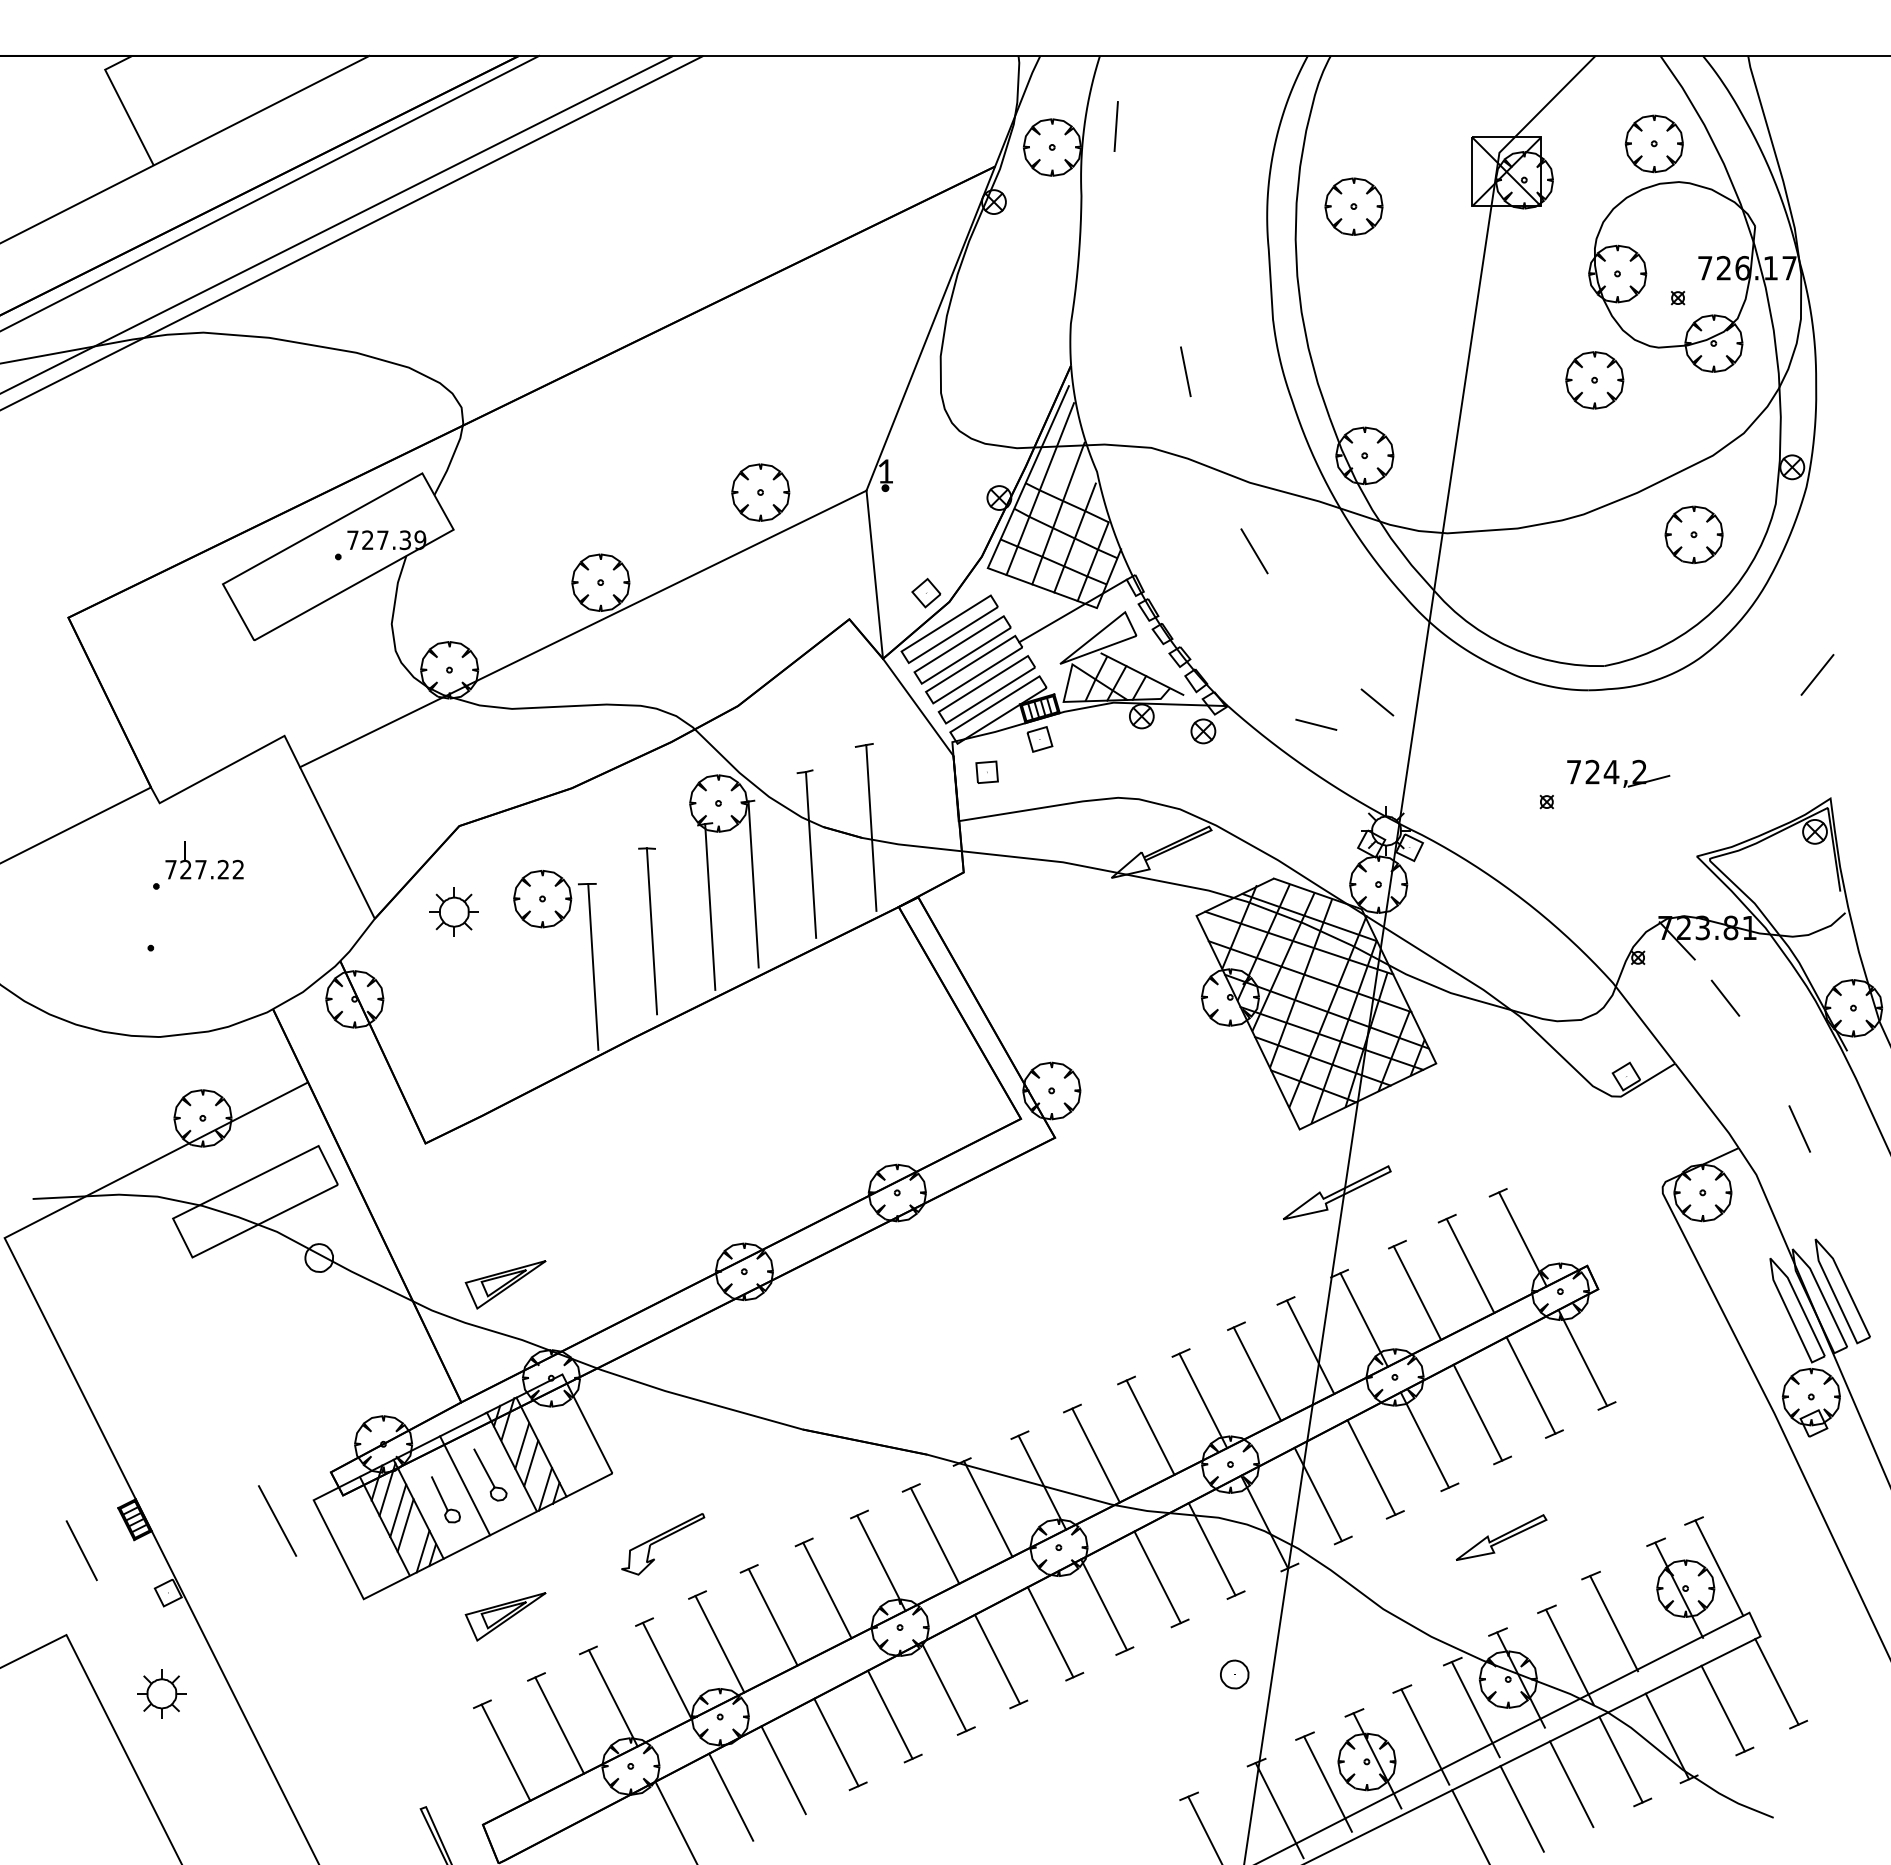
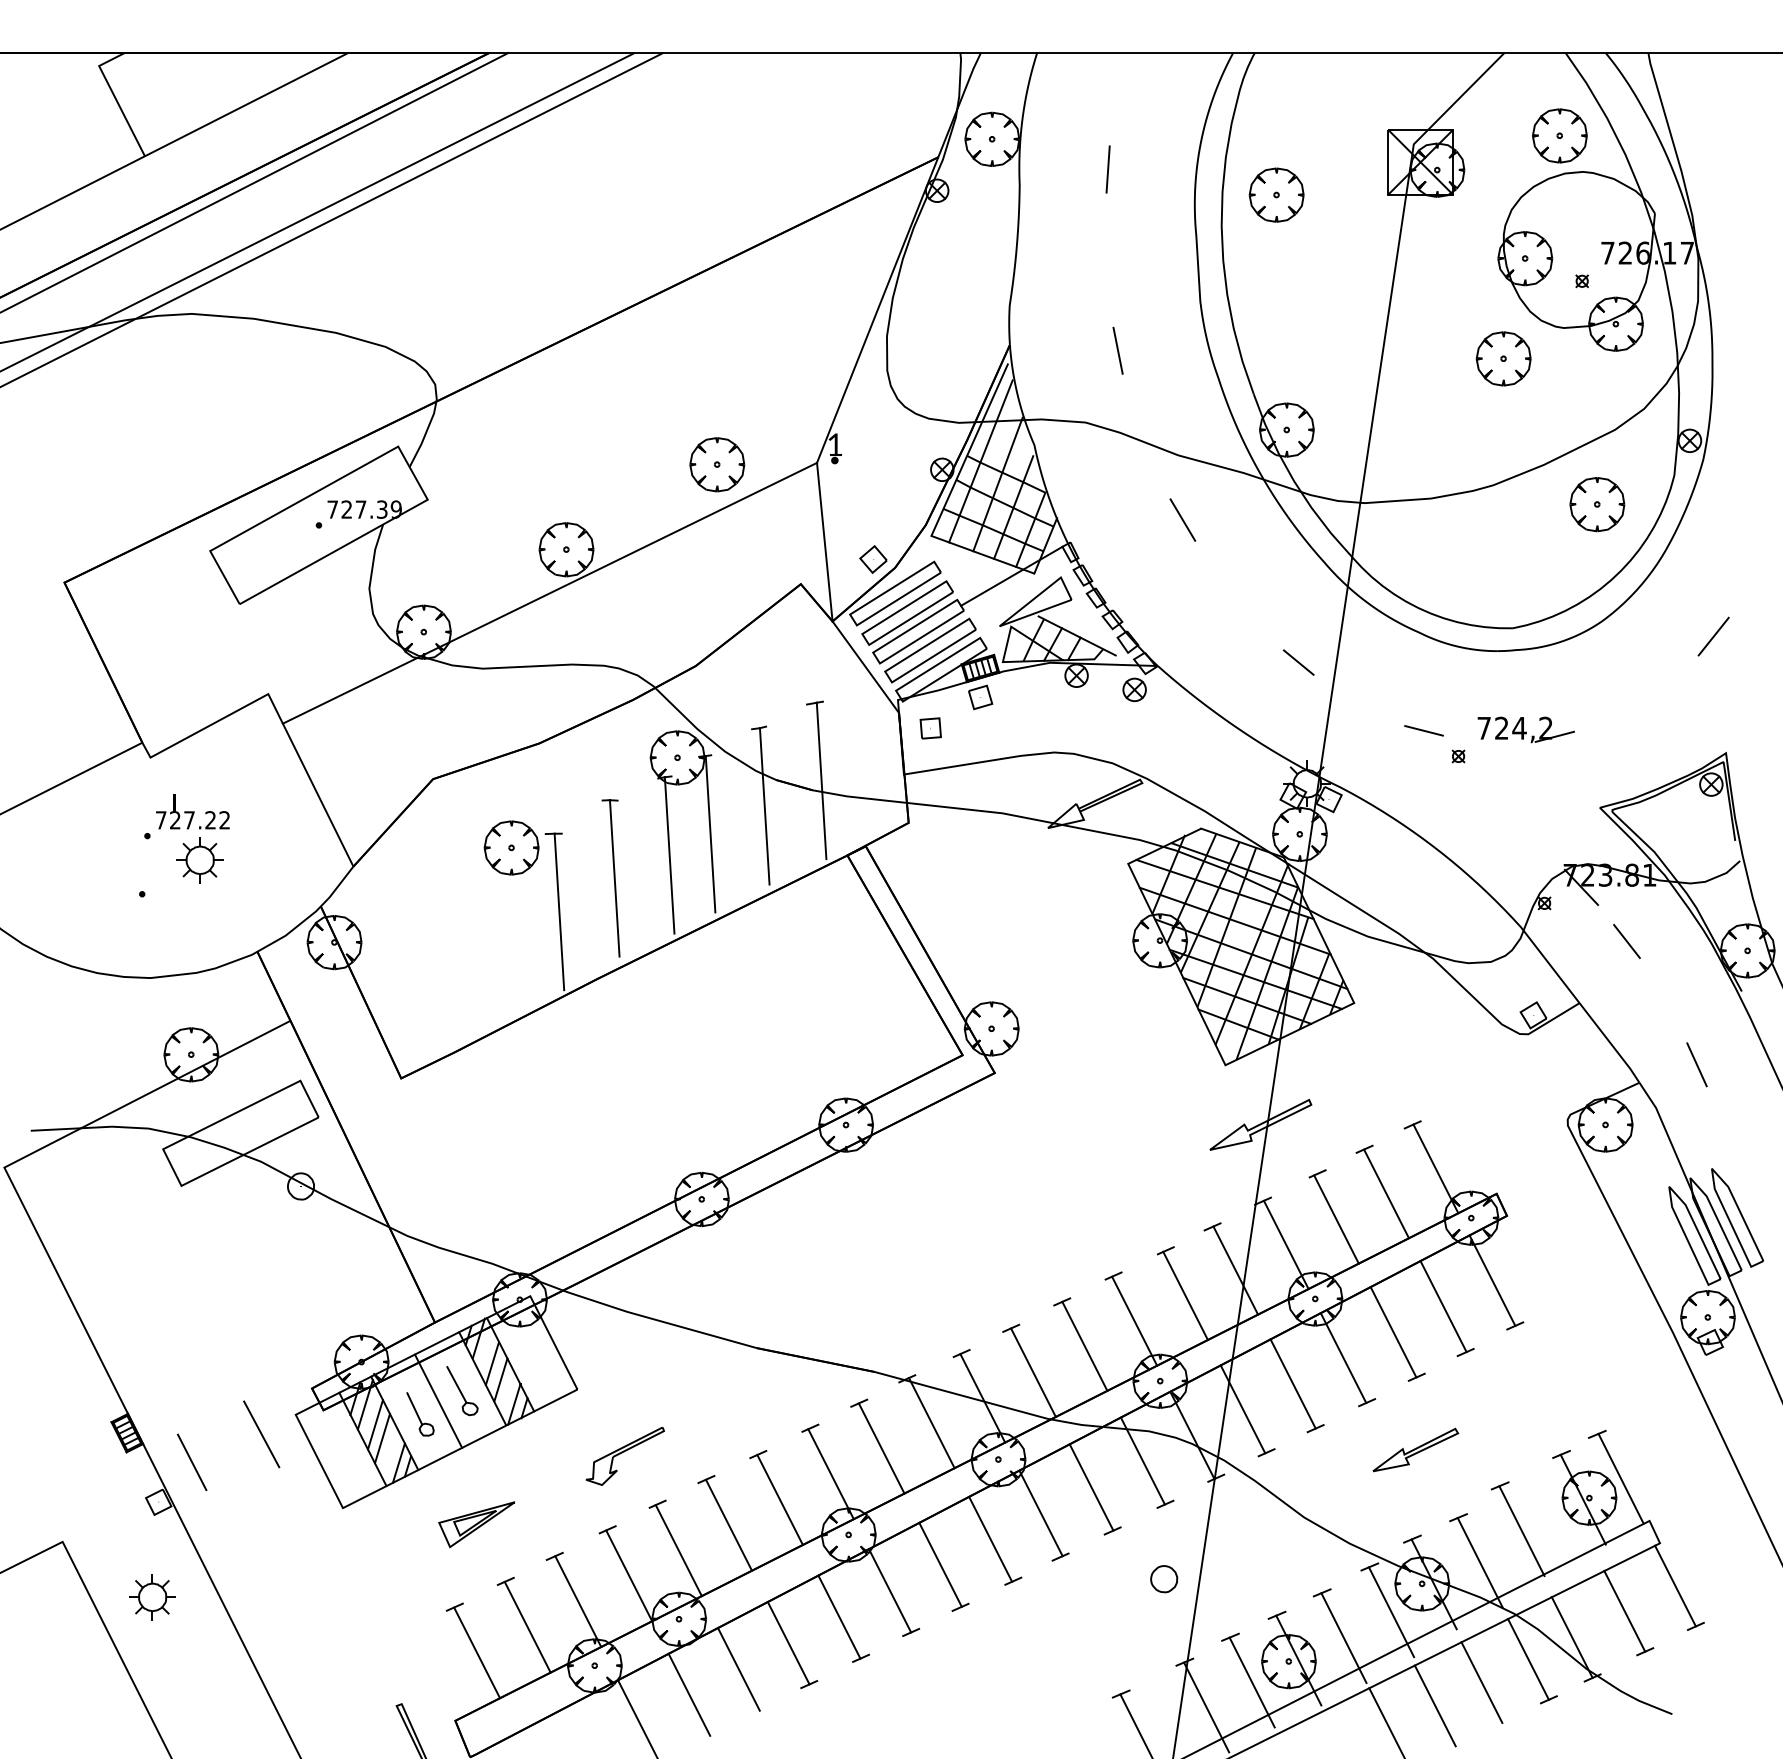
line: (1115, 126) -> (1107, 169), moved
line: (1316, 724) -> (1424, 730), moved
part: (453, 911) -> (199, 859), moved
part: (505, 1284) -> (476, 1211), removed
line: (81, 1550) -> (191, 1462), moved

